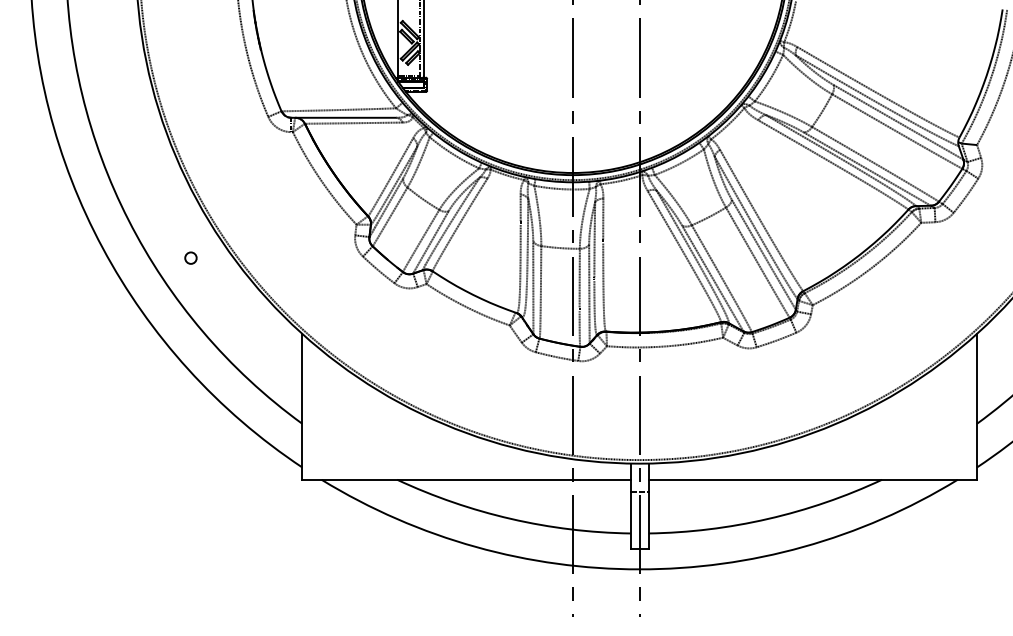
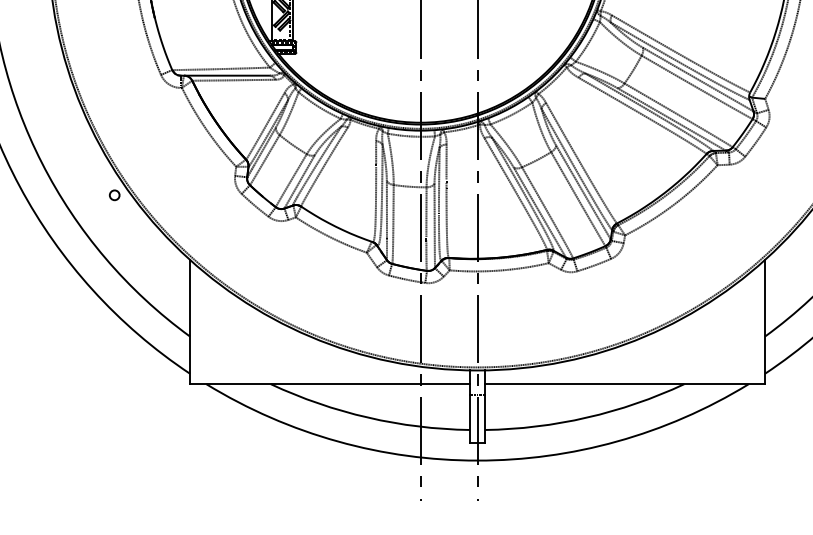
circle: (190, 257) -> (114, 194), moved

